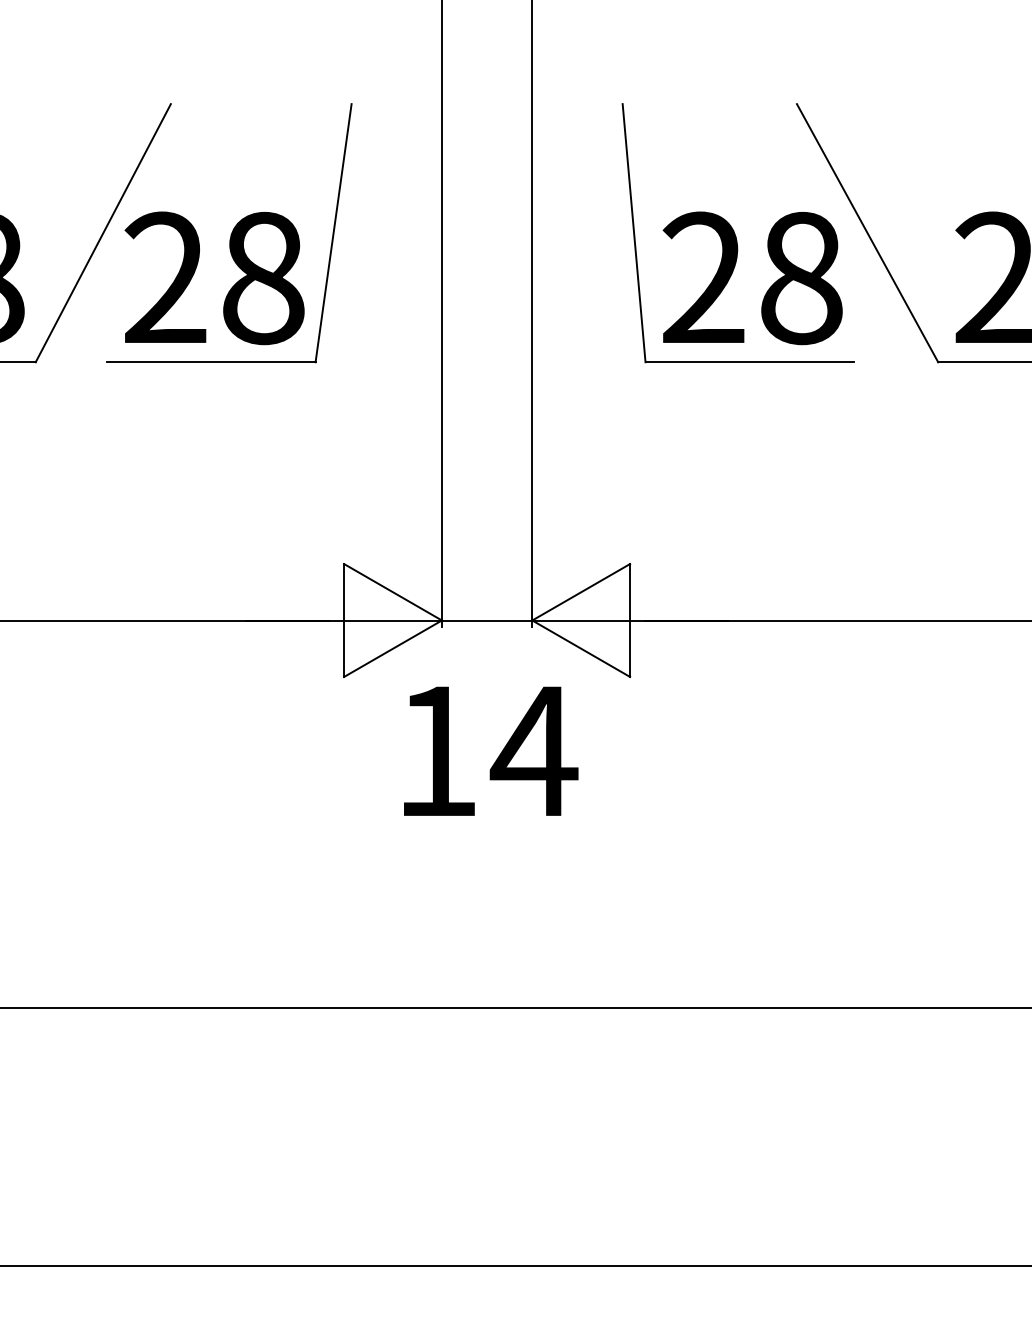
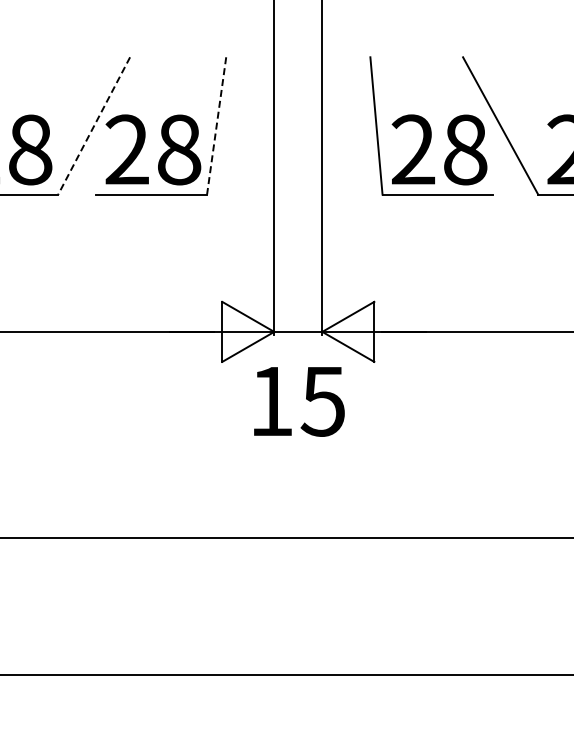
line: (102, 234) -> (93, 126), solid -> dashed
line: (333, 234) -> (216, 126), solid -> dashed
text: (532, 751) -> (322, 401), 14 -> 15

